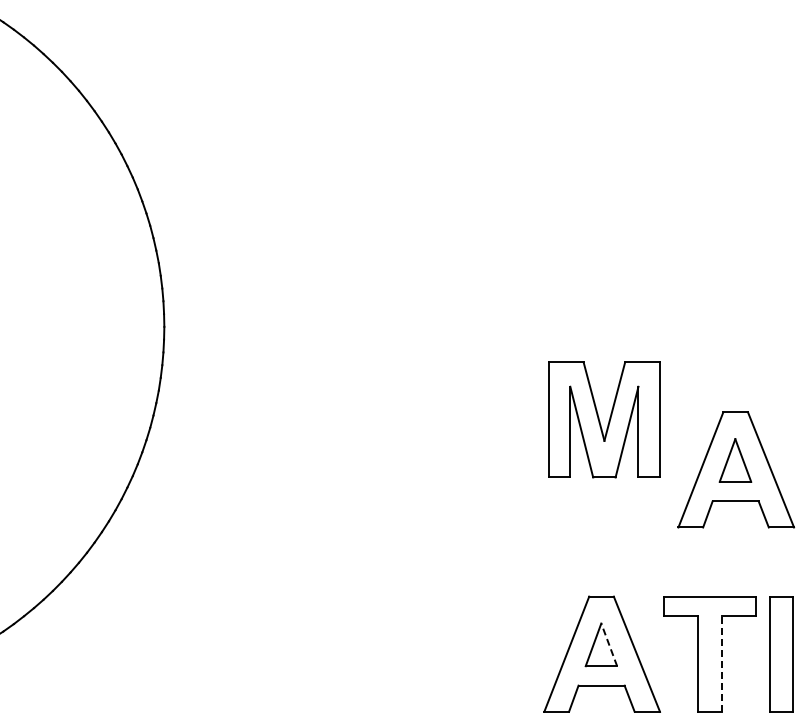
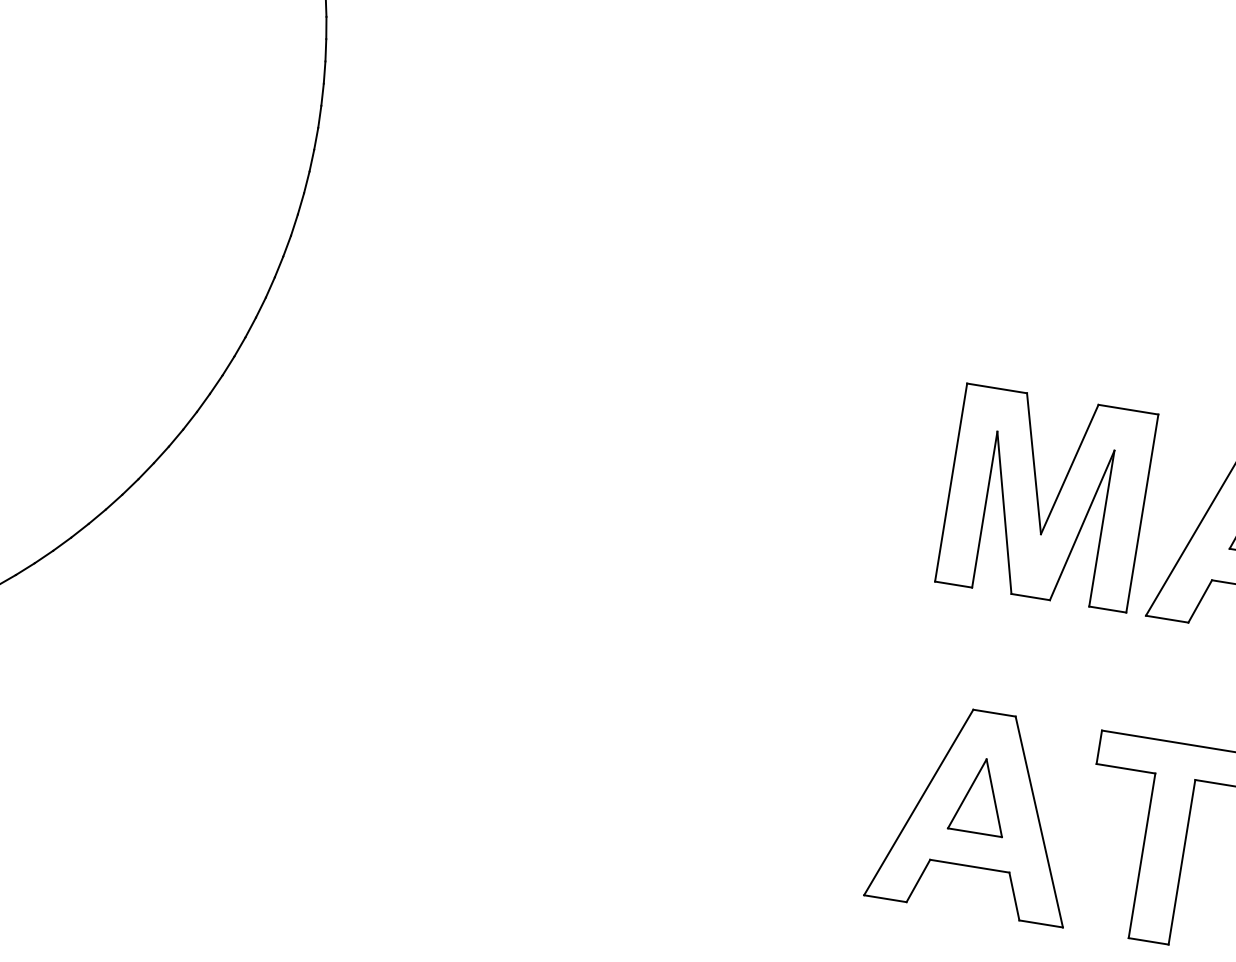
part: (604, 419) -> (1047, 497), moved
line: (609, 644) -> (994, 797), dashed -> solid
line: (721, 663) -> (1182, 861), dashed -> solid

